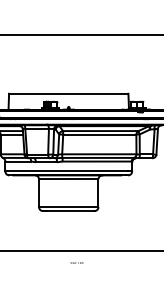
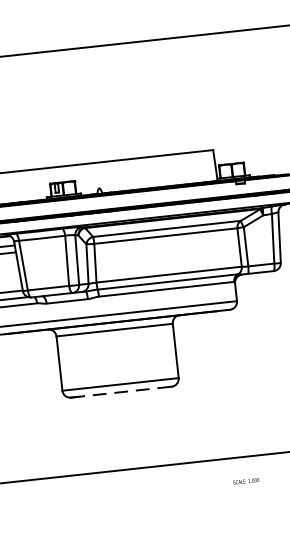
line: (68, 211) -> (120, 393), solid -> dashed
text: (76, 262) -> (245, 480), moved

